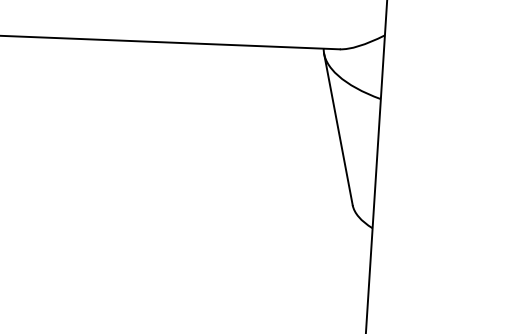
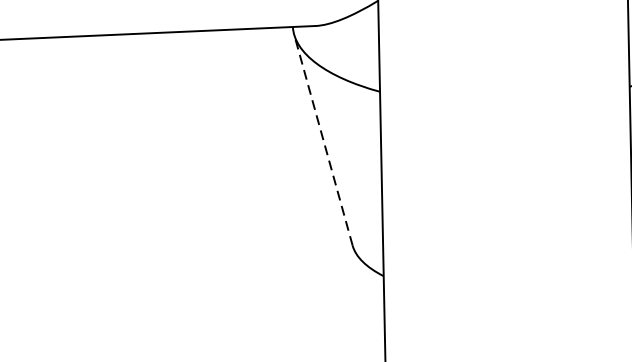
line: (338, 129) -> (323, 139), solid -> dashed

